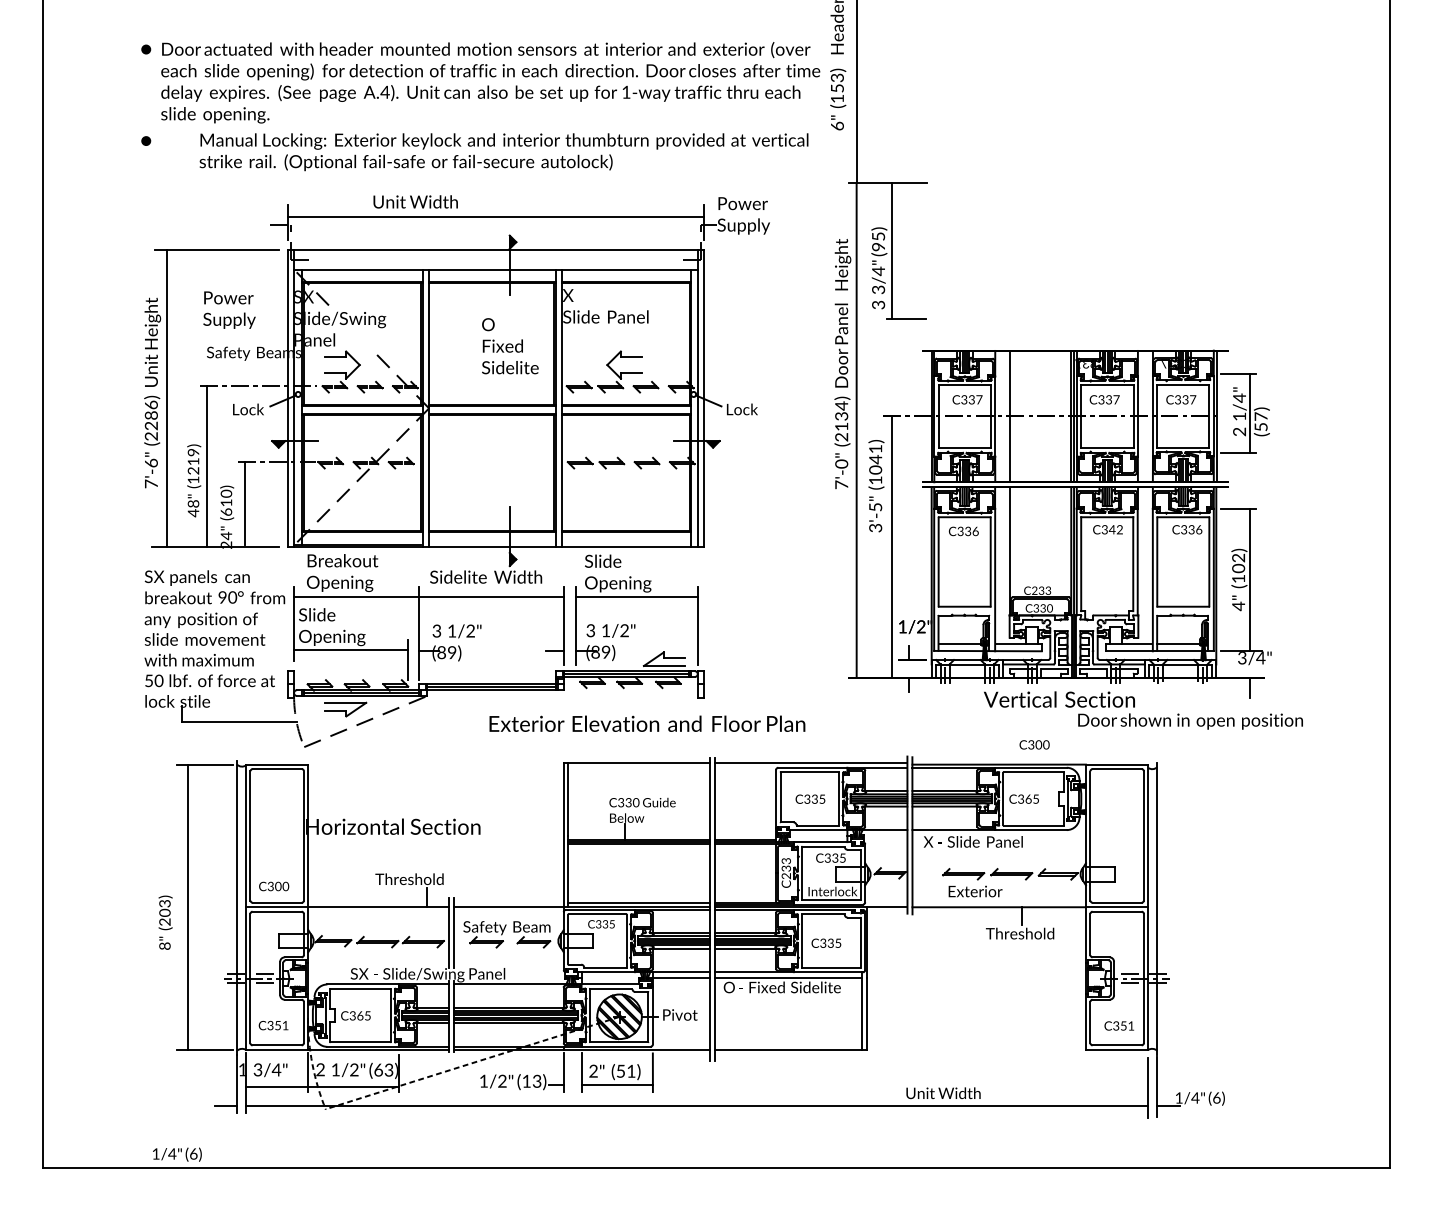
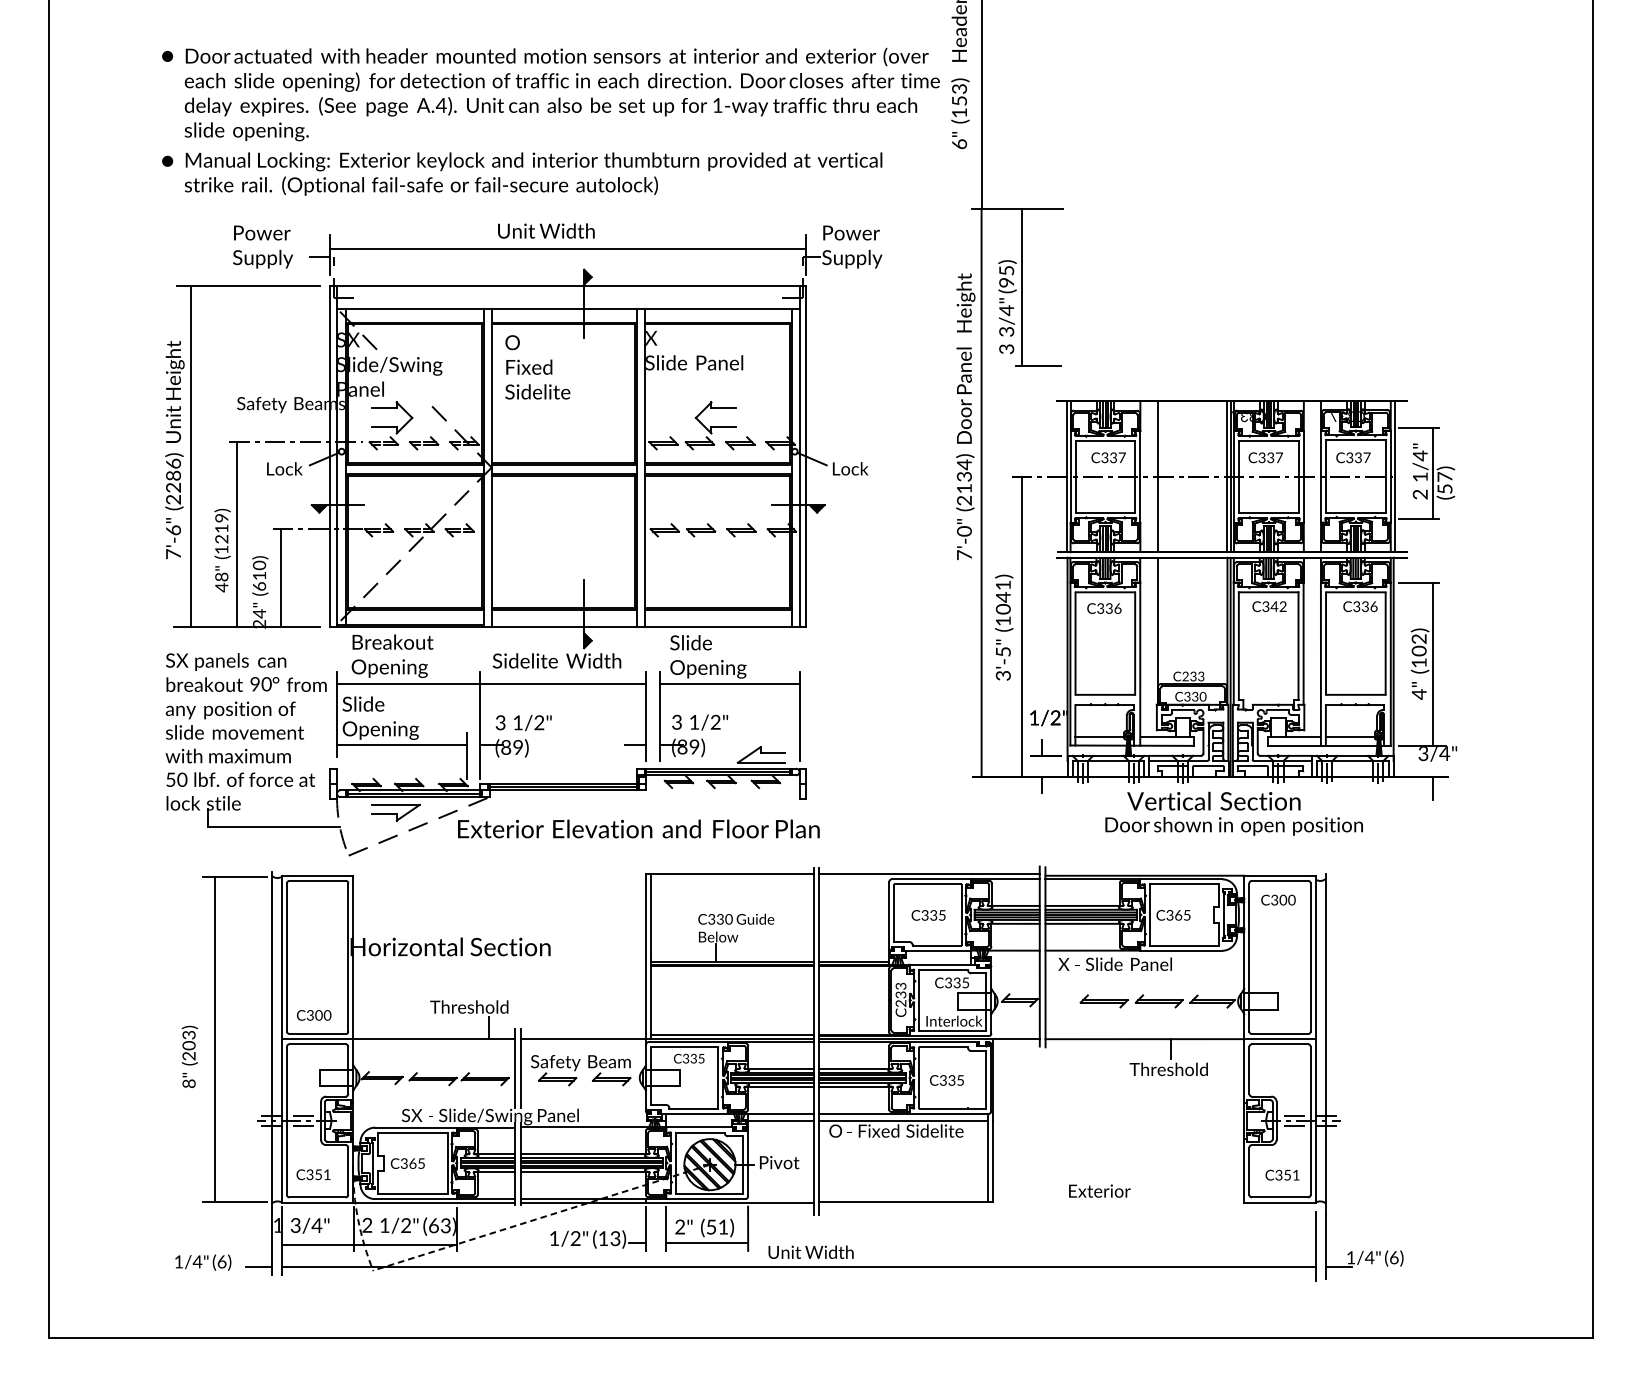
text: (503, 151) -> (533, 173), moved
text: (415, 201) -> (546, 230), moved
text: (229, 309) -> (262, 246), moved
text: (510, 346) -> (537, 367), moved
text: (876, 485) -> (1004, 627), moved
text: (1189, 721) -> (1233, 826), moved
text: (647, 723) -> (638, 828), moved
text: (1034, 744) -> (1278, 899), moved
text: (975, 890) -> (1099, 1190), moved
text: (942, 1092) -> (810, 1251), moved
text: (177, 1154) -> (203, 1262), moved

